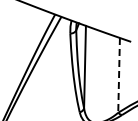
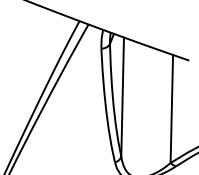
line: (119, 75) -> (172, 109), dashed -> solid

